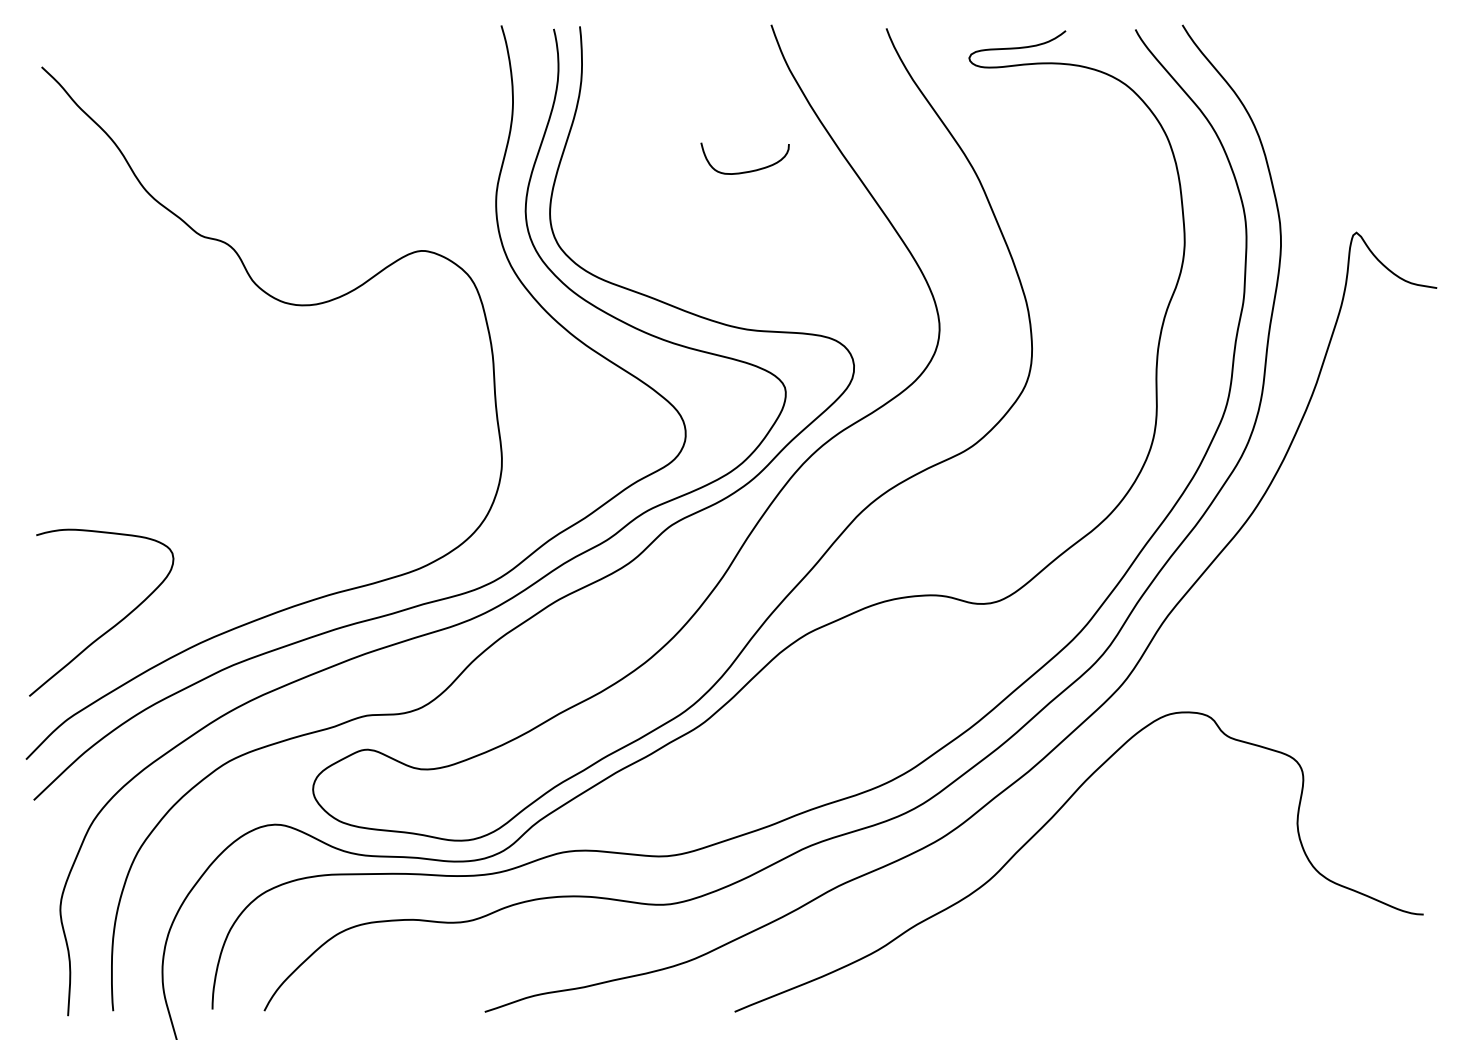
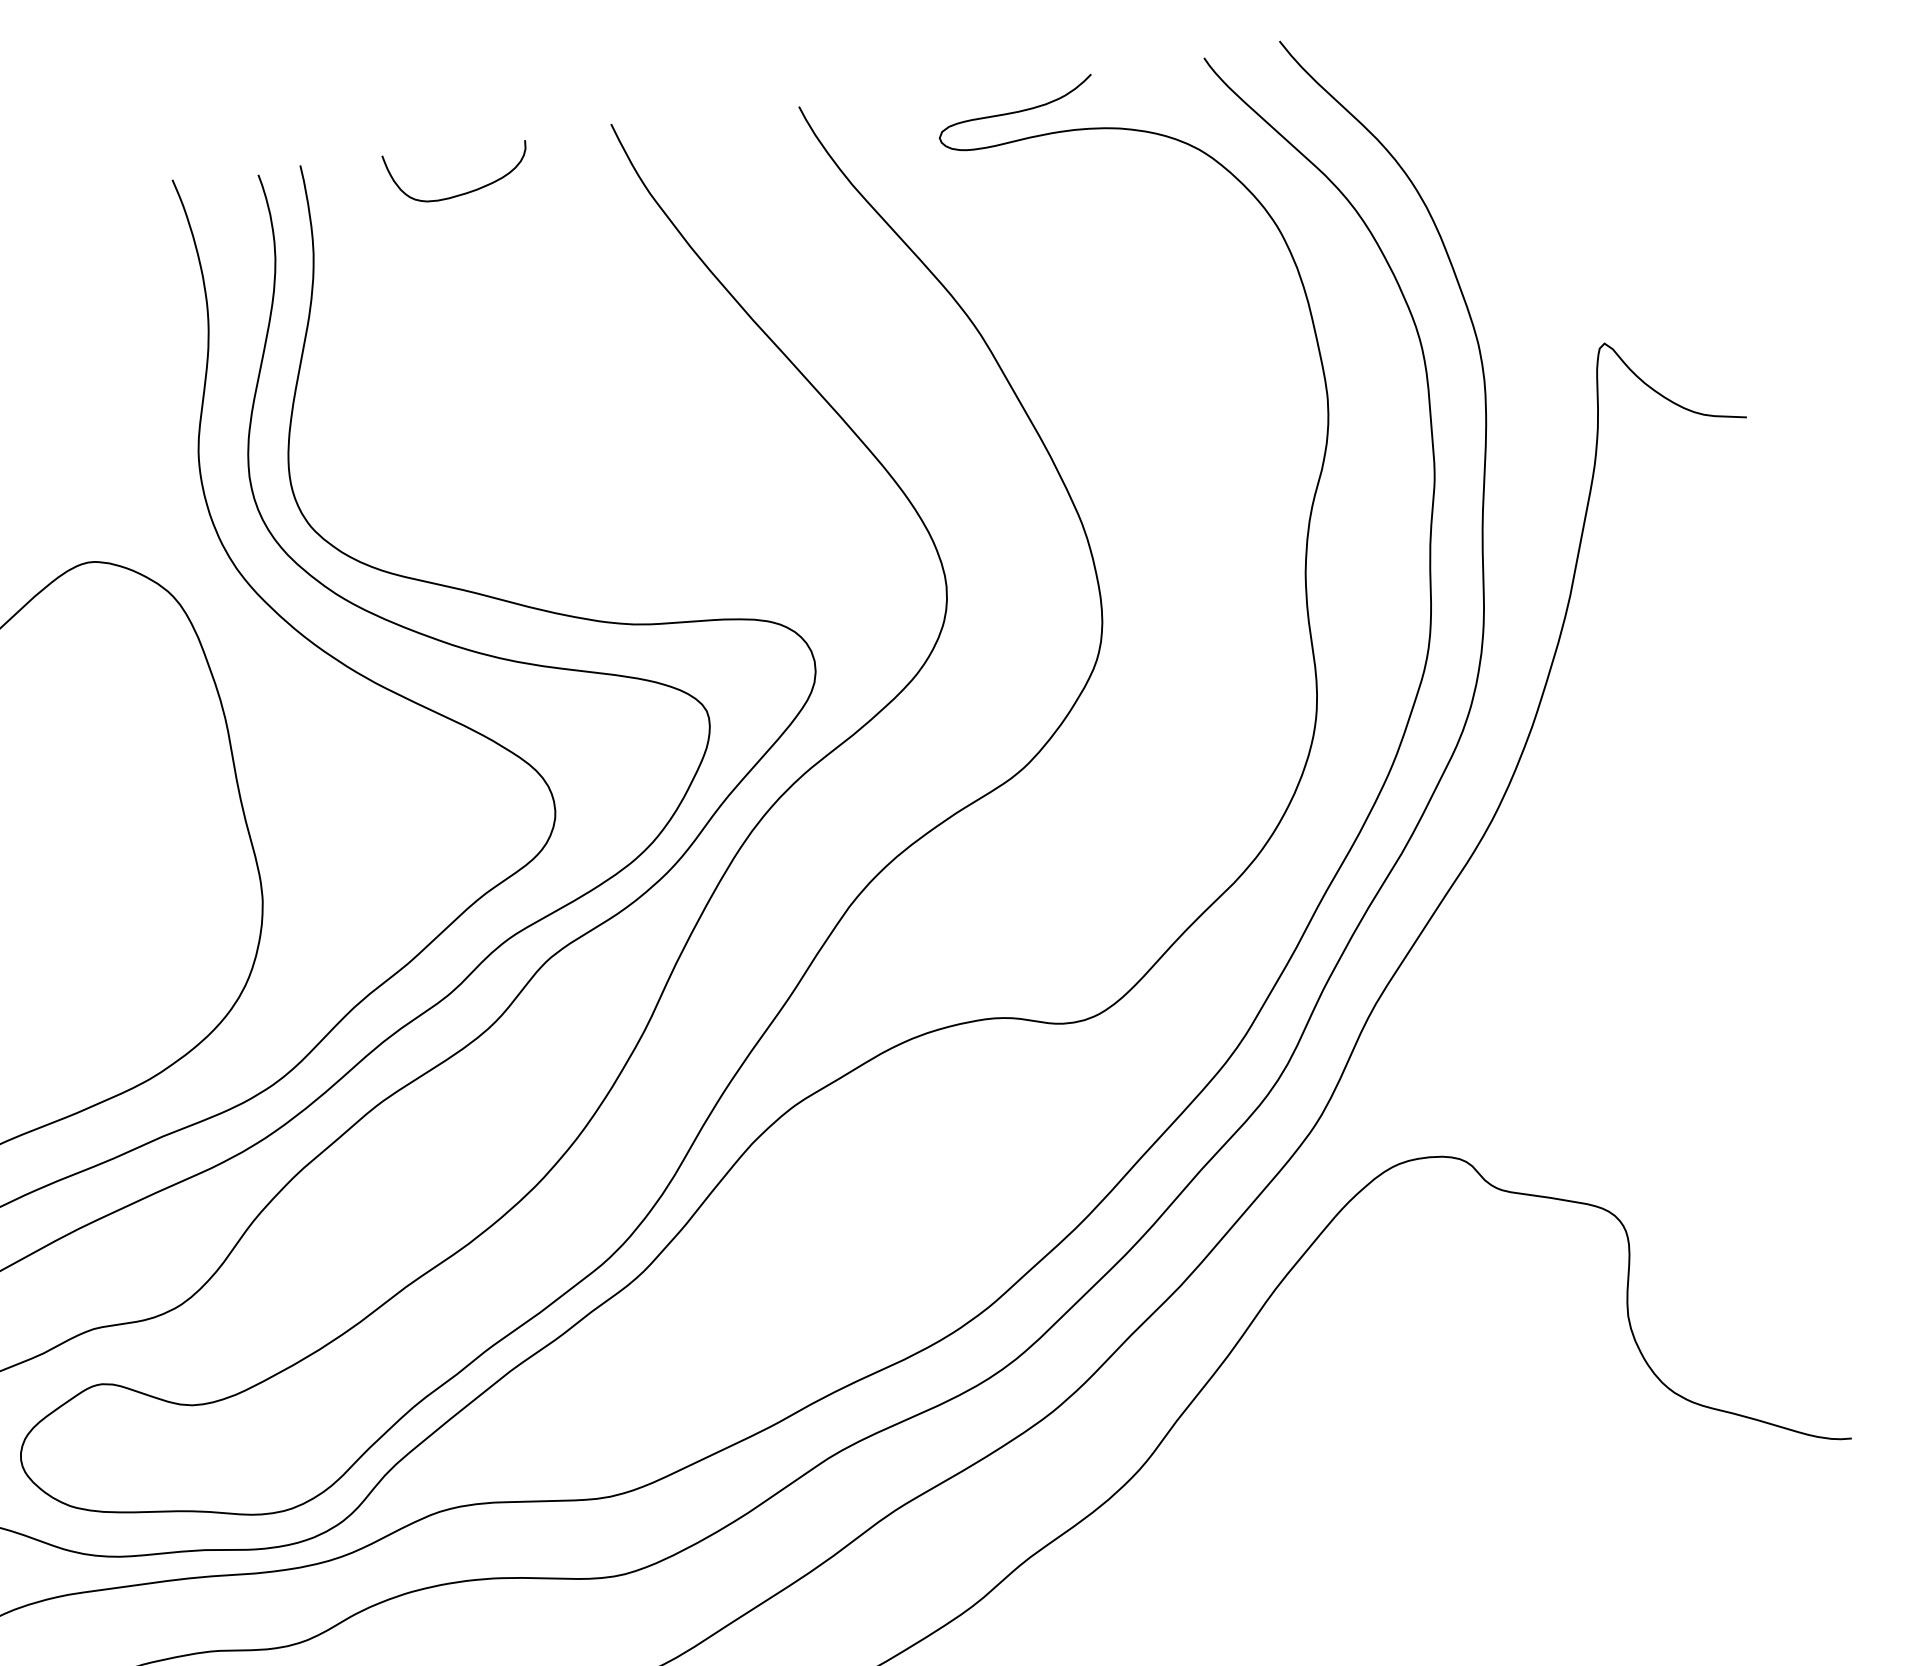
curve: (749, 170) -> (466, 191), moved

